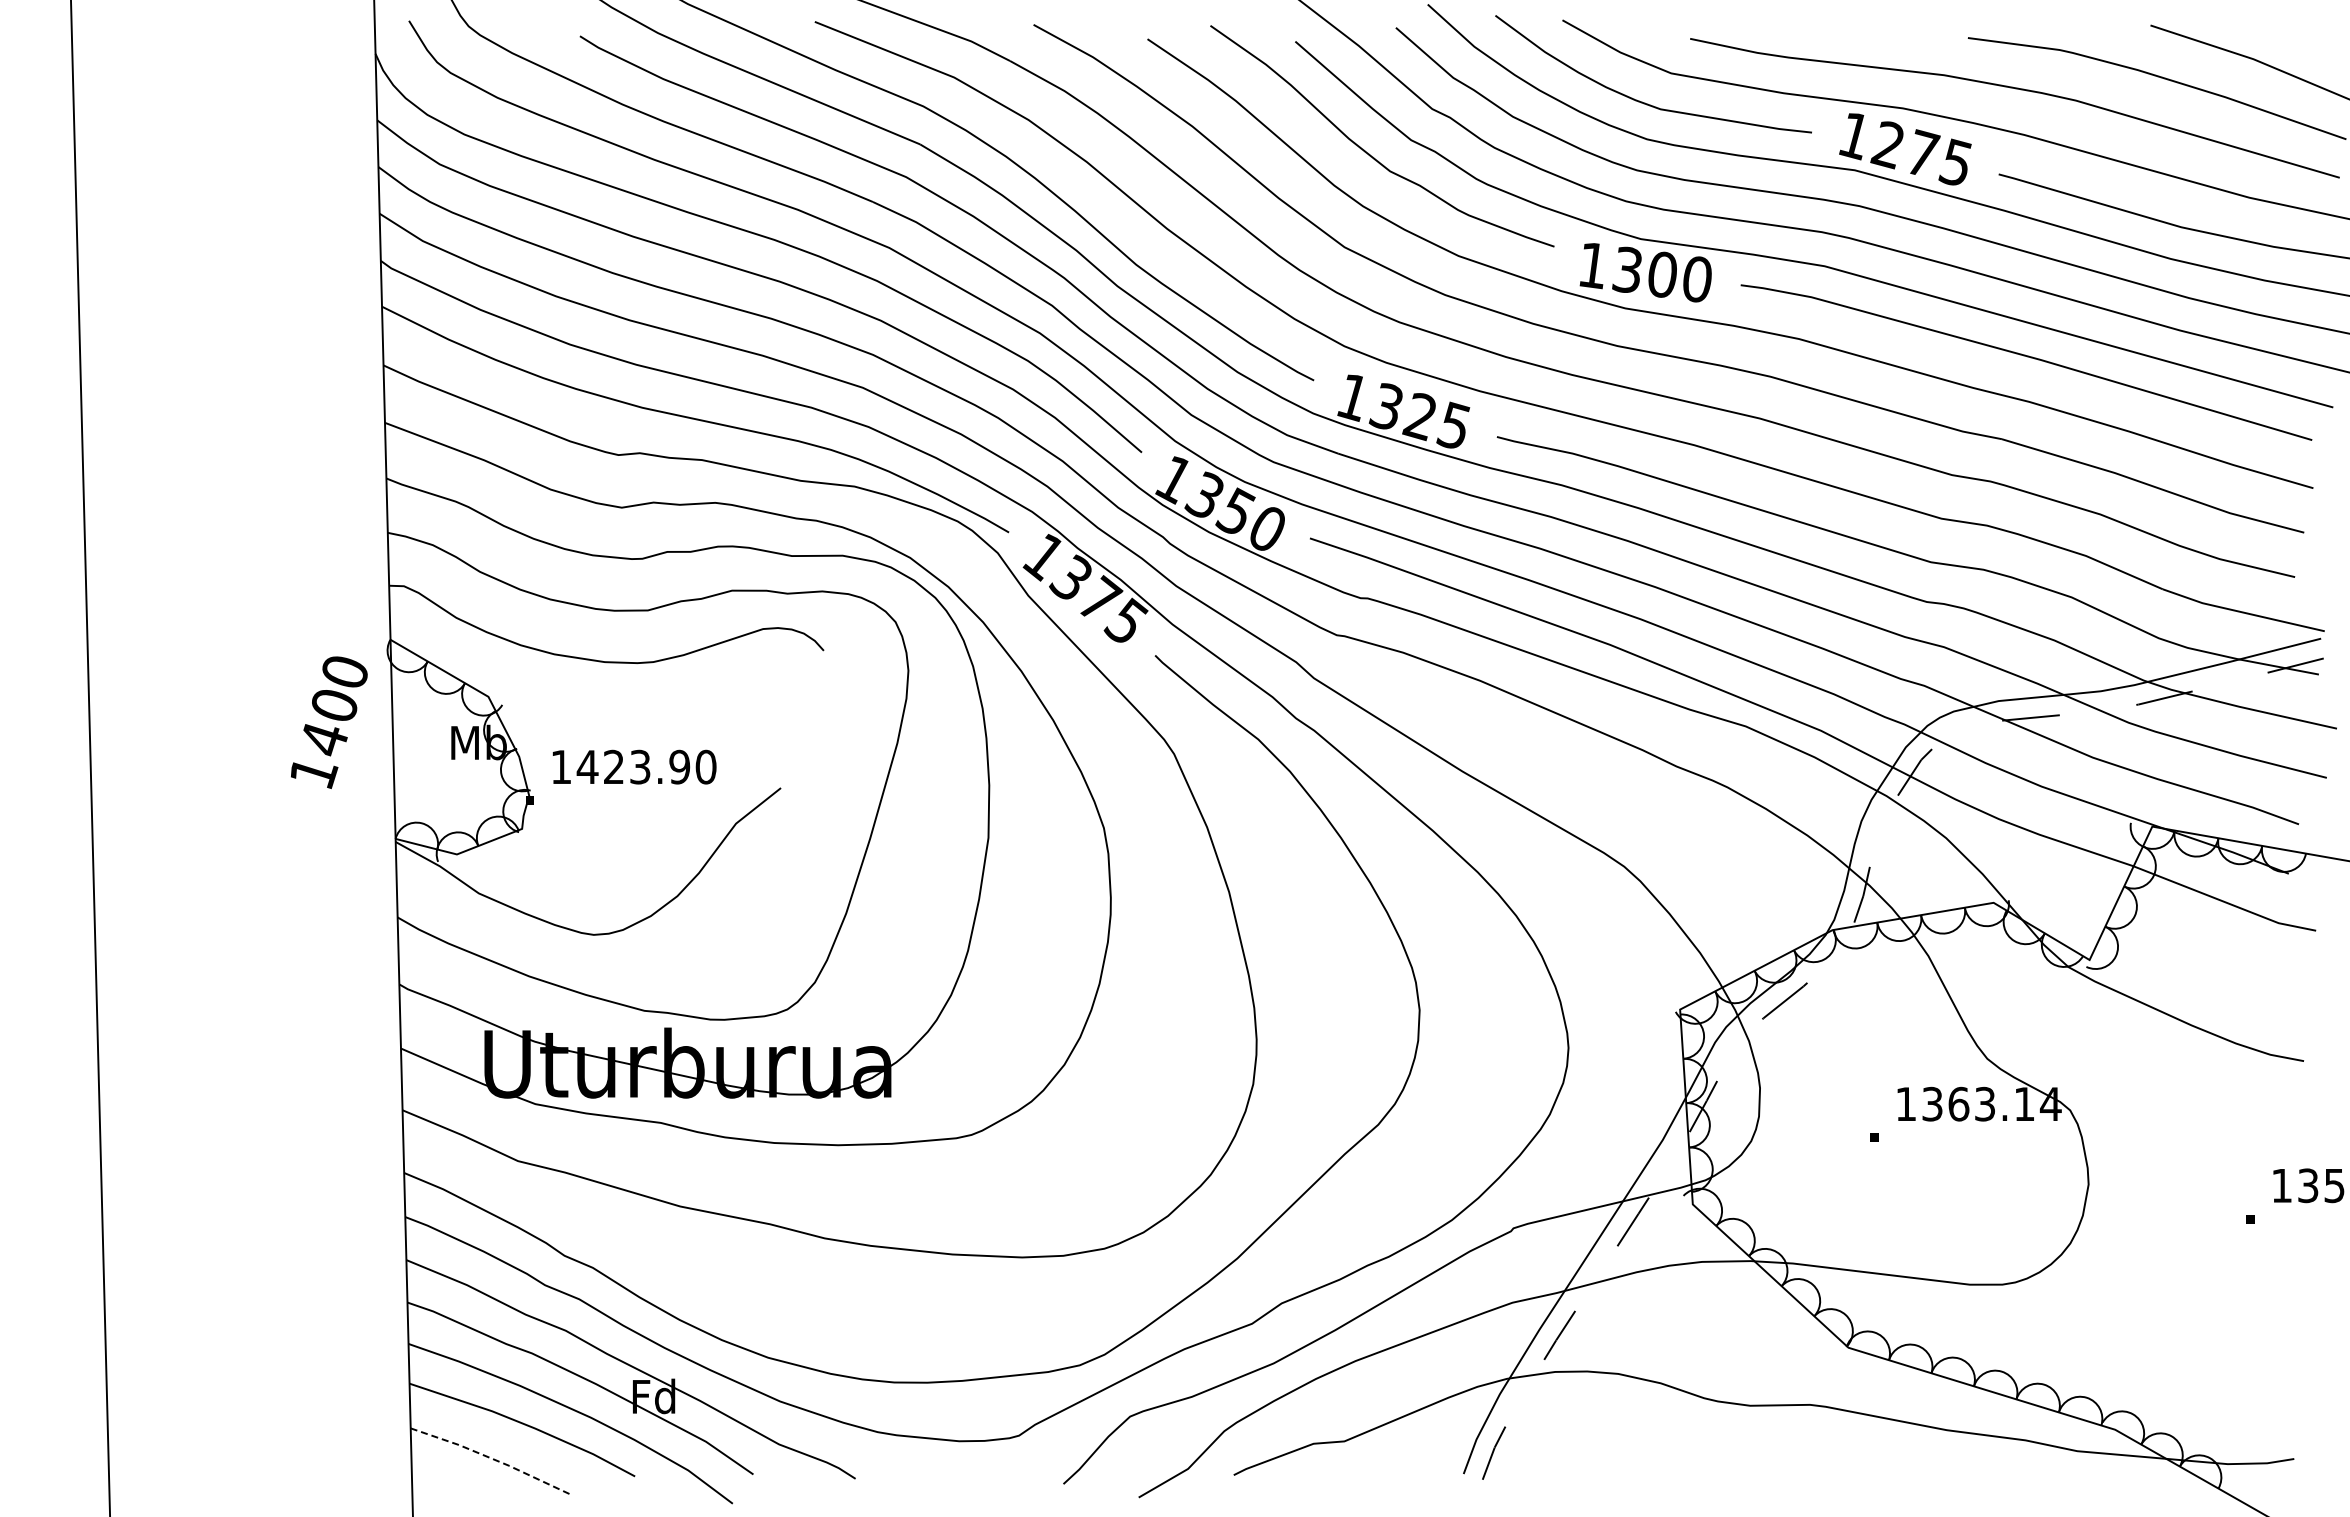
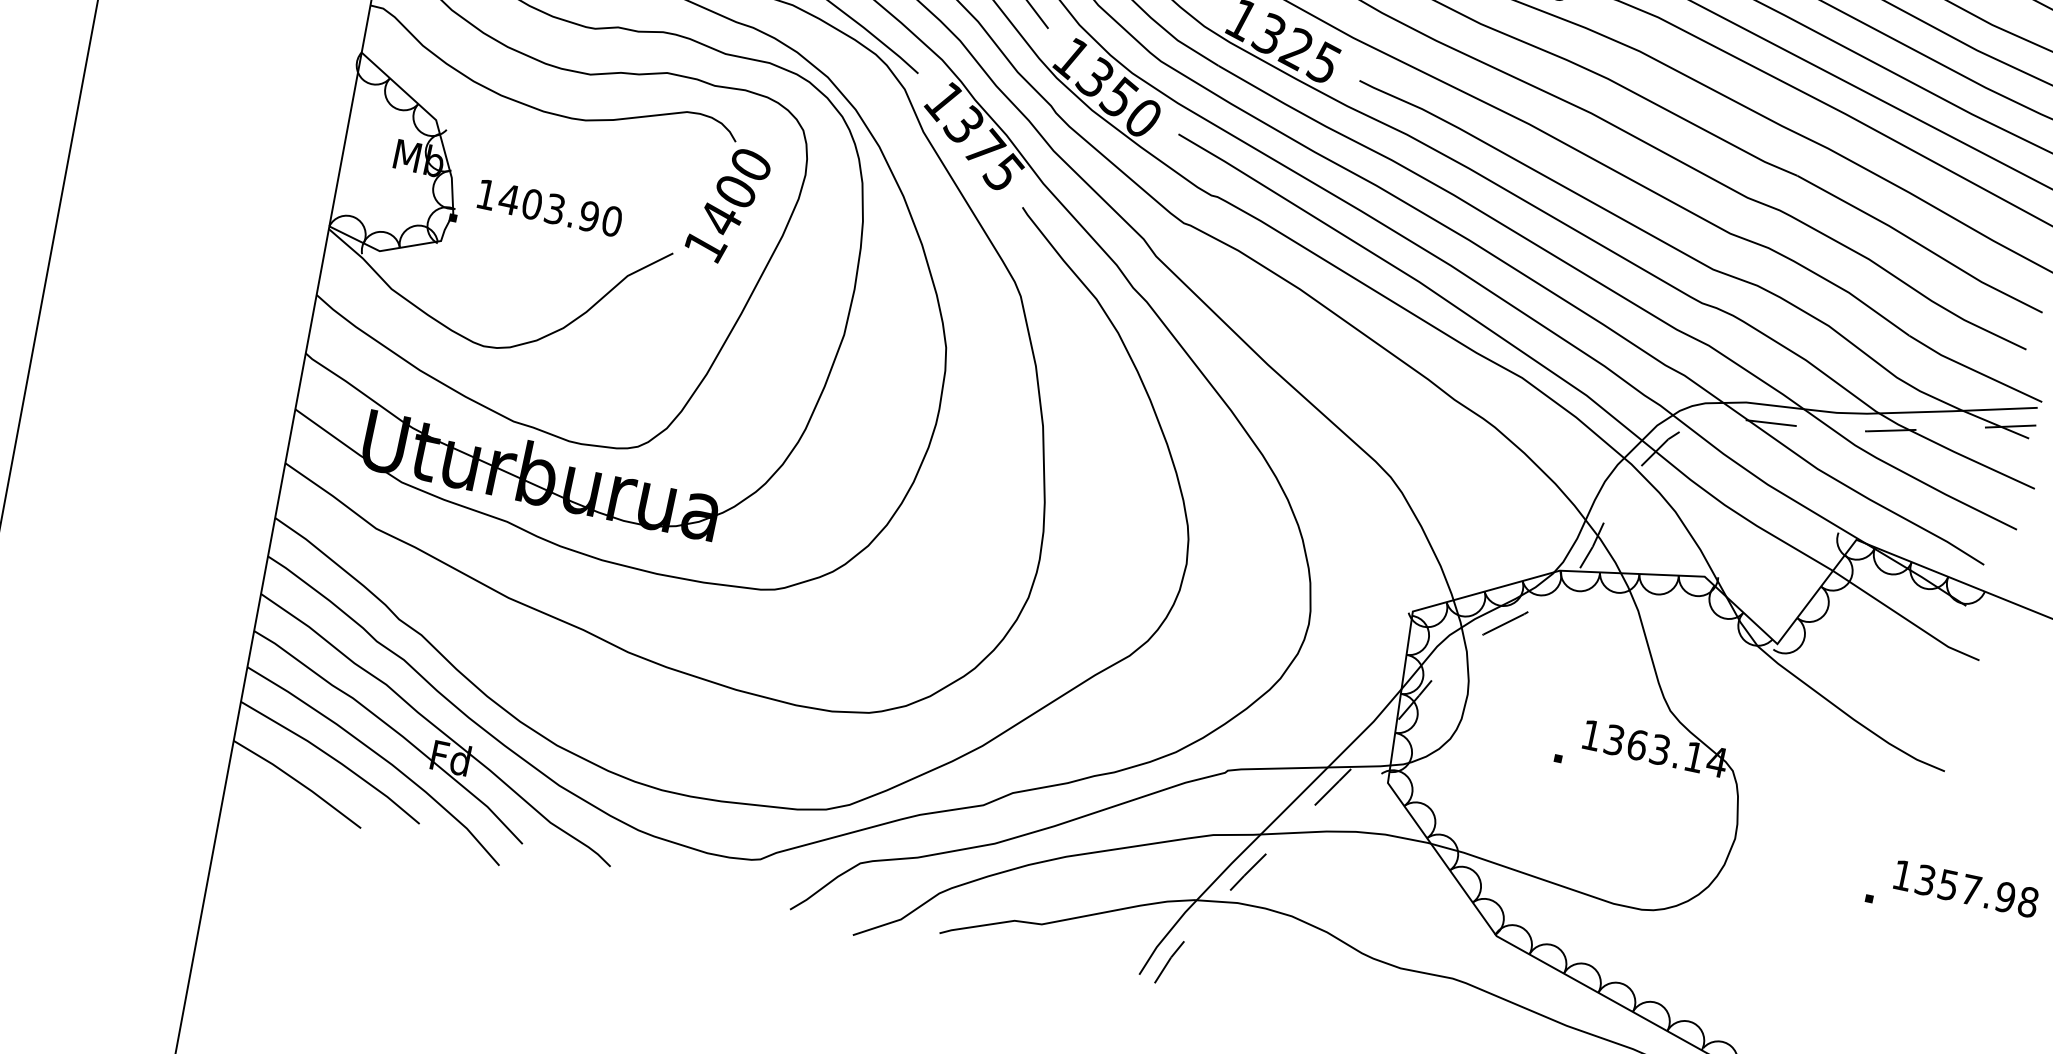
text: (329, 722) -> (728, 205), moved
text: (613, 766) -> (531, 203), 1423.90 -> 1403.90
line: (492, 1458) -> (299, 782), dashed -> solid

